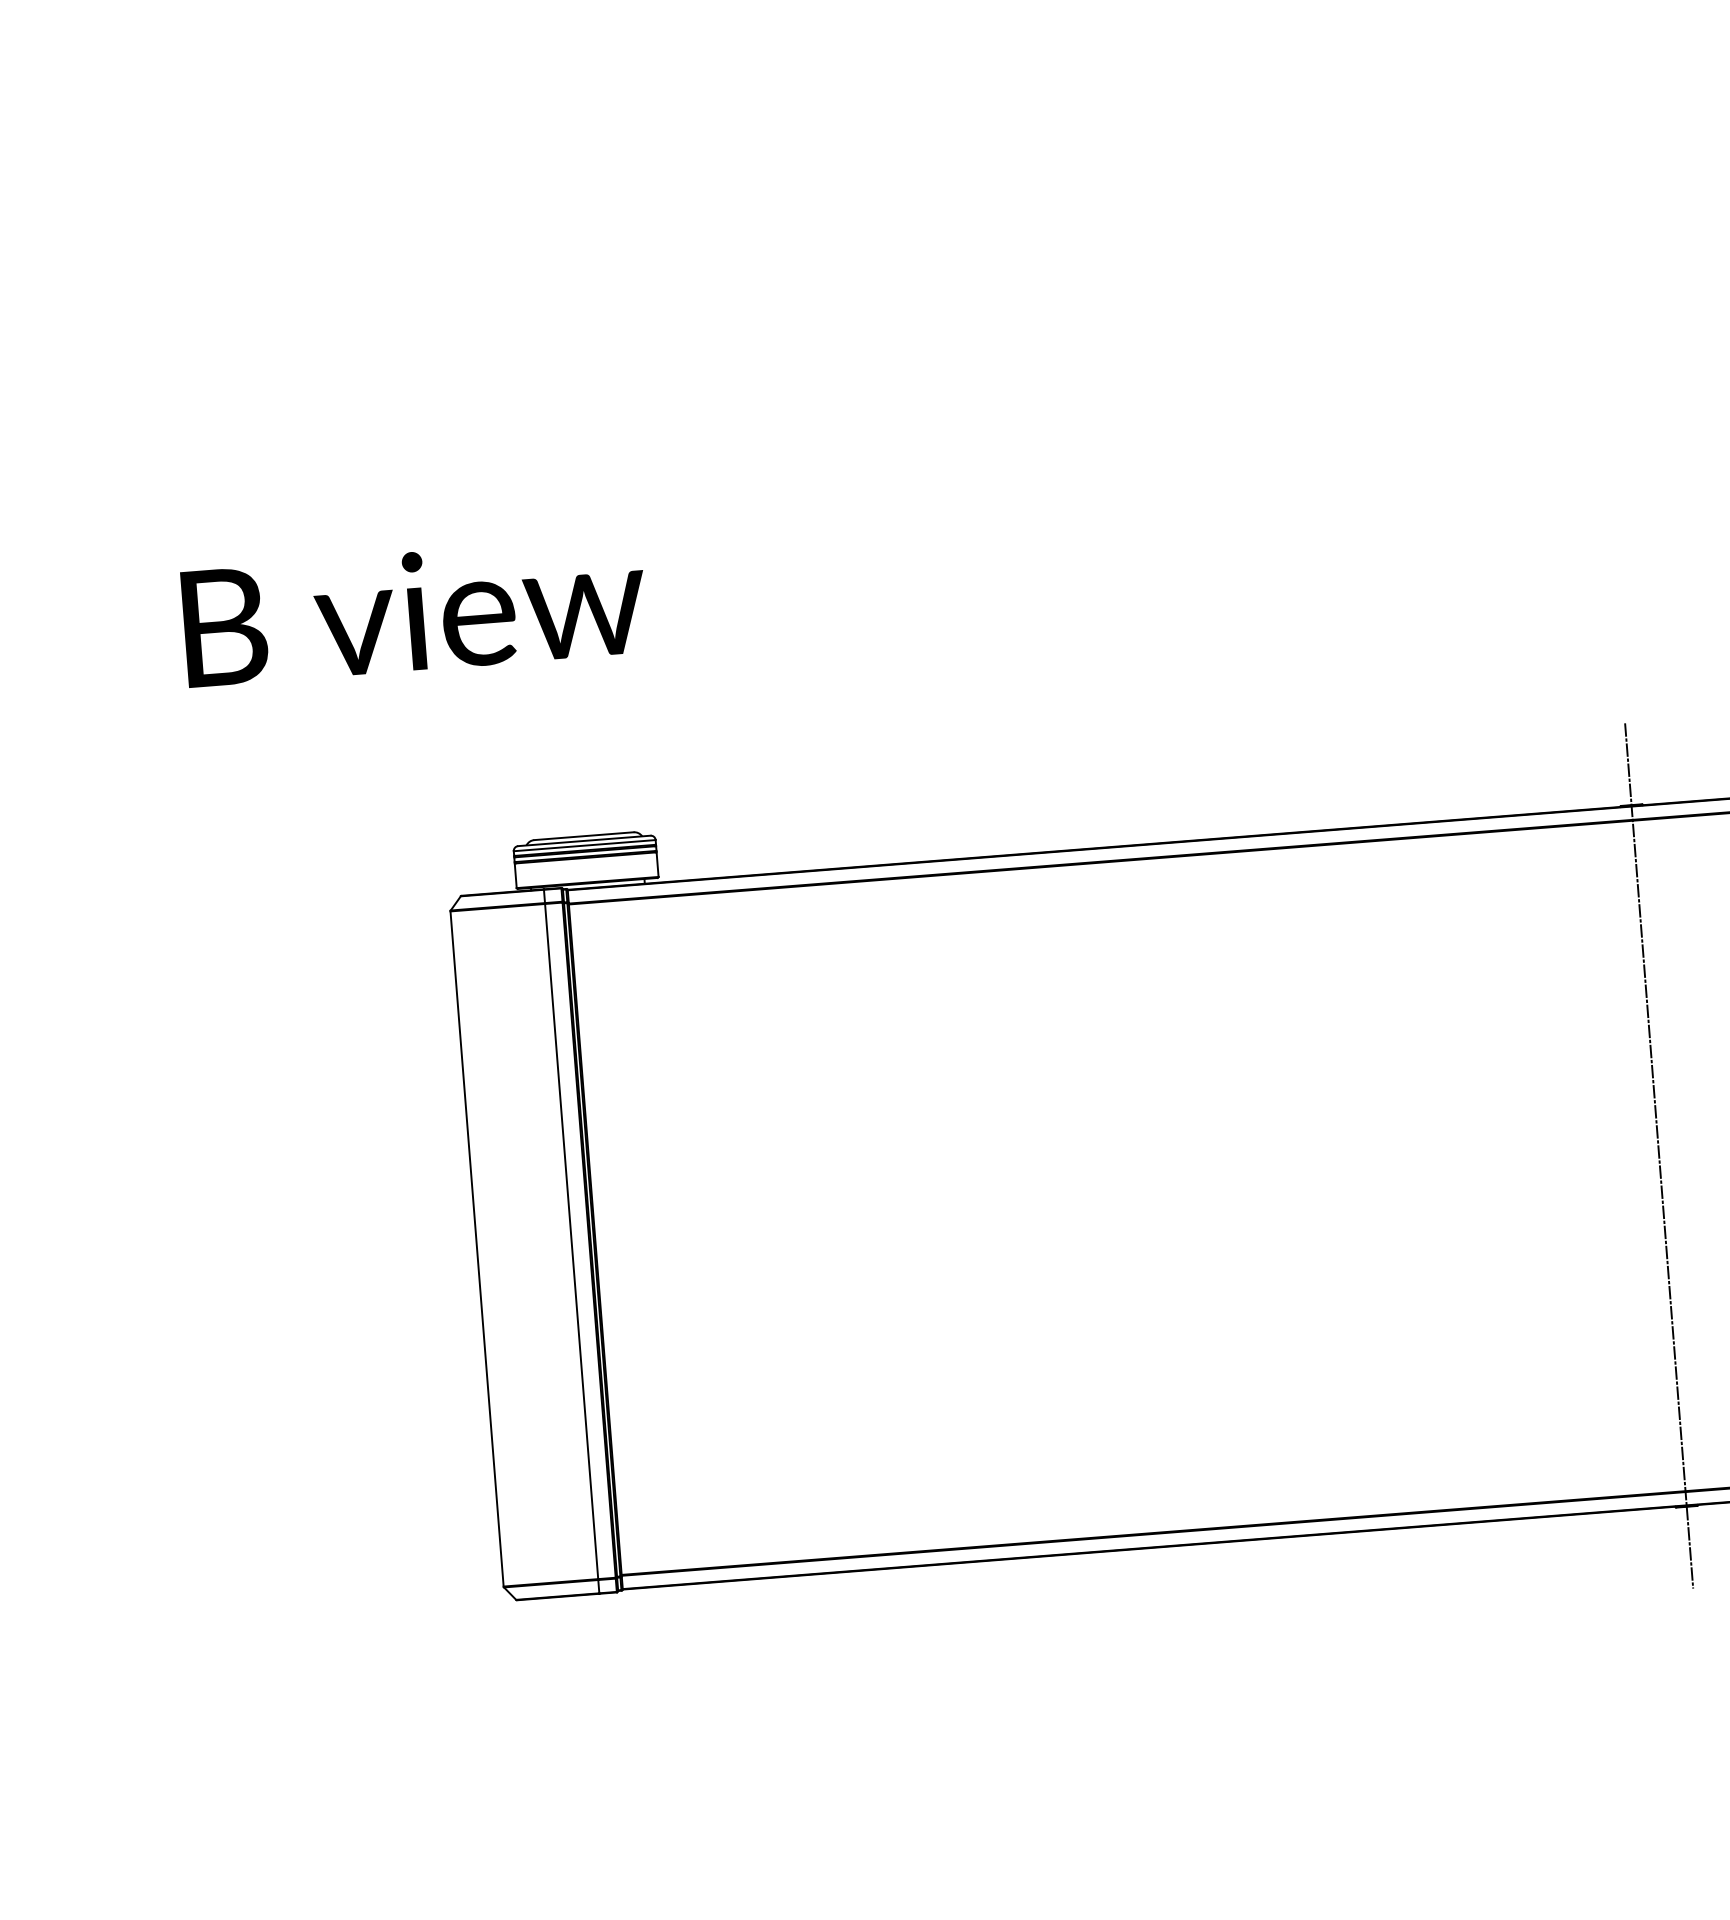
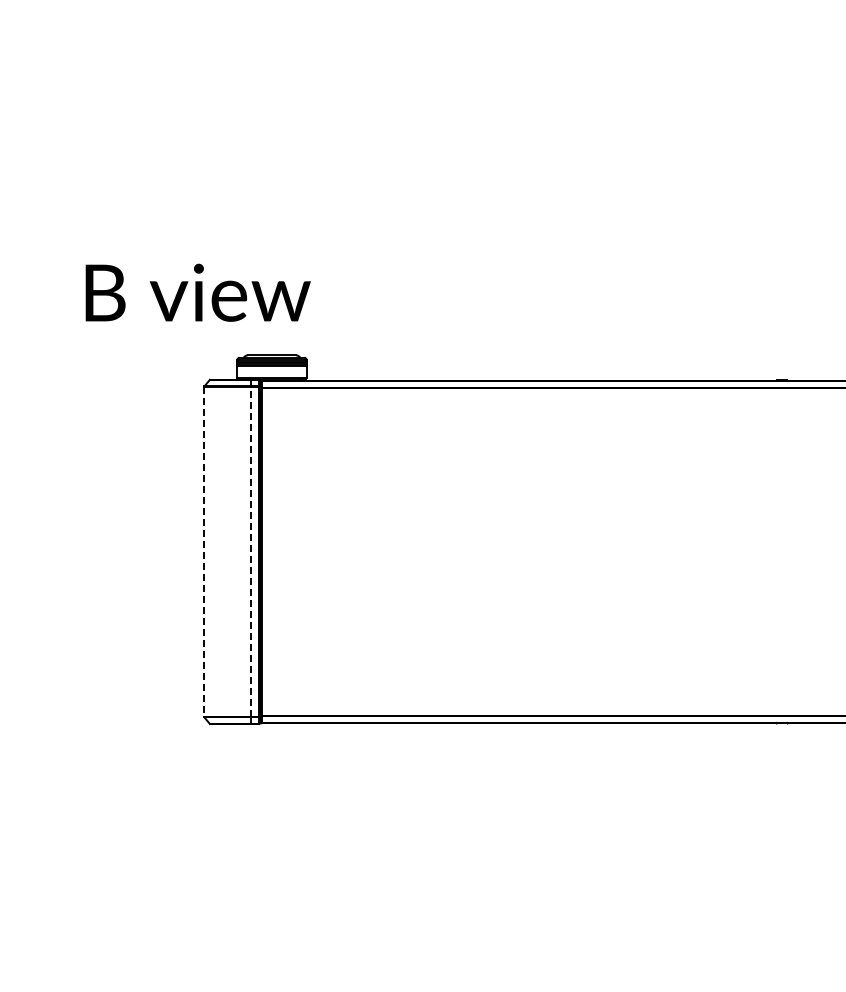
text: (412, 611) -> (197, 292), moved
line: (1659, 1155) -> (782, 551), removed
line: (571, 1240) -> (250, 551), solid -> dashed
line: (477, 1250) -> (204, 552), solid -> dashed

